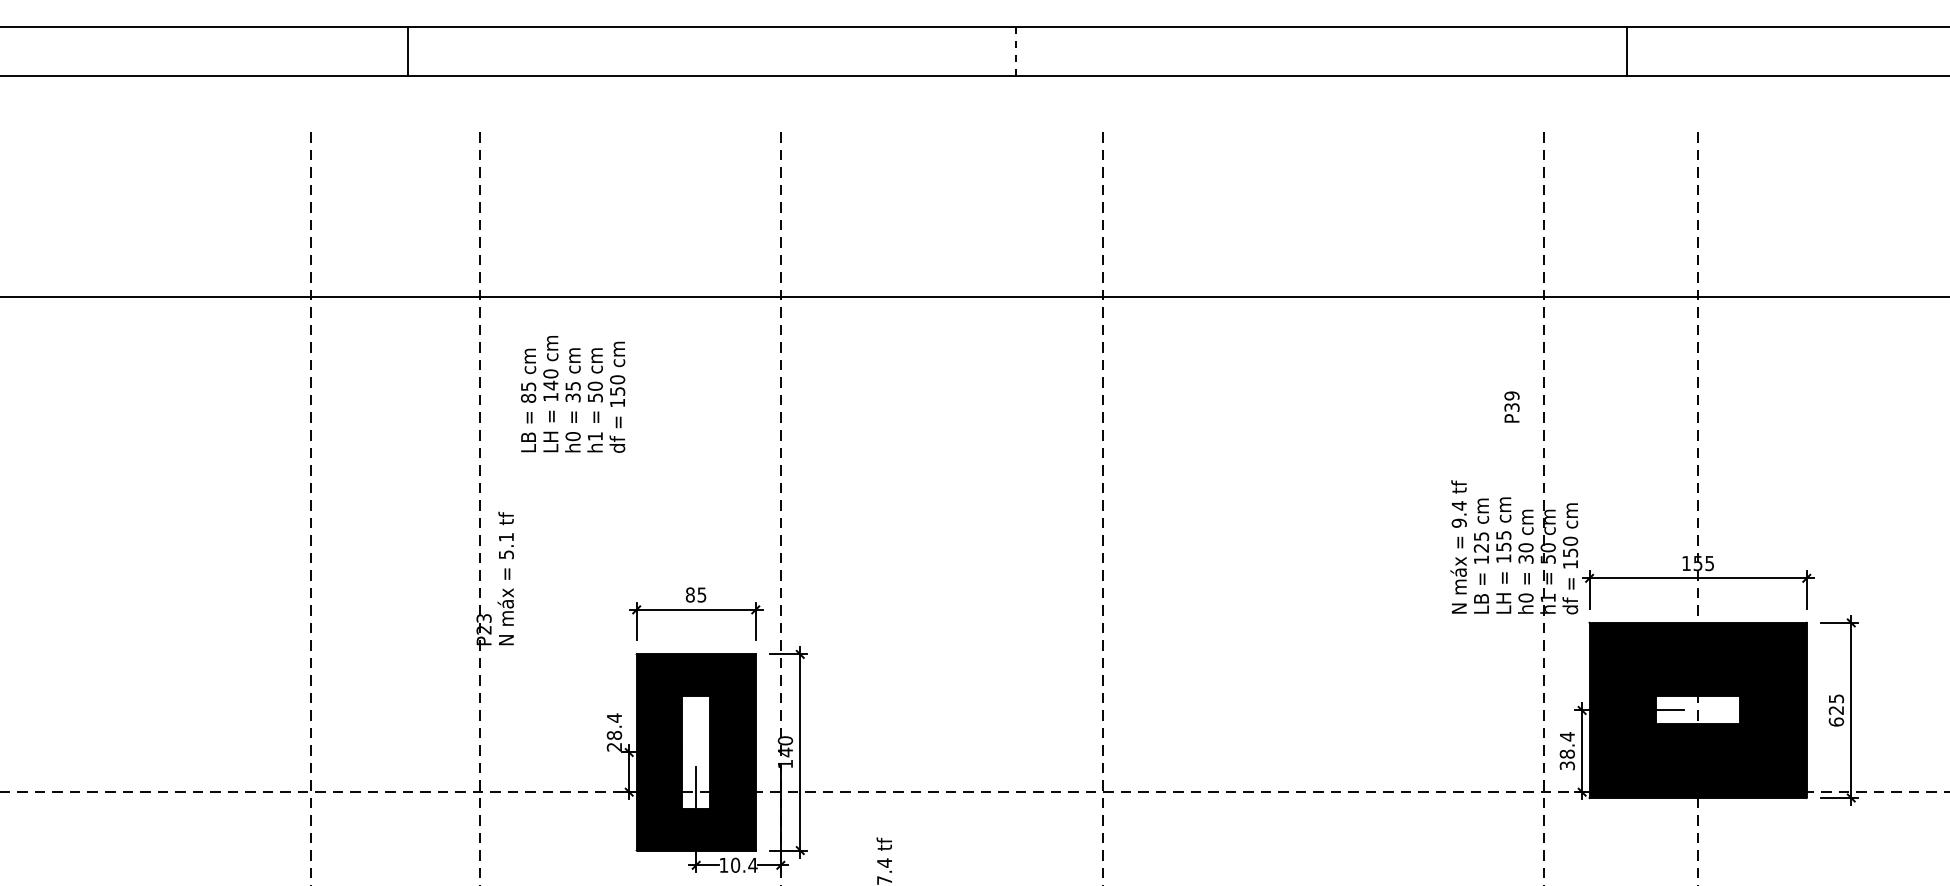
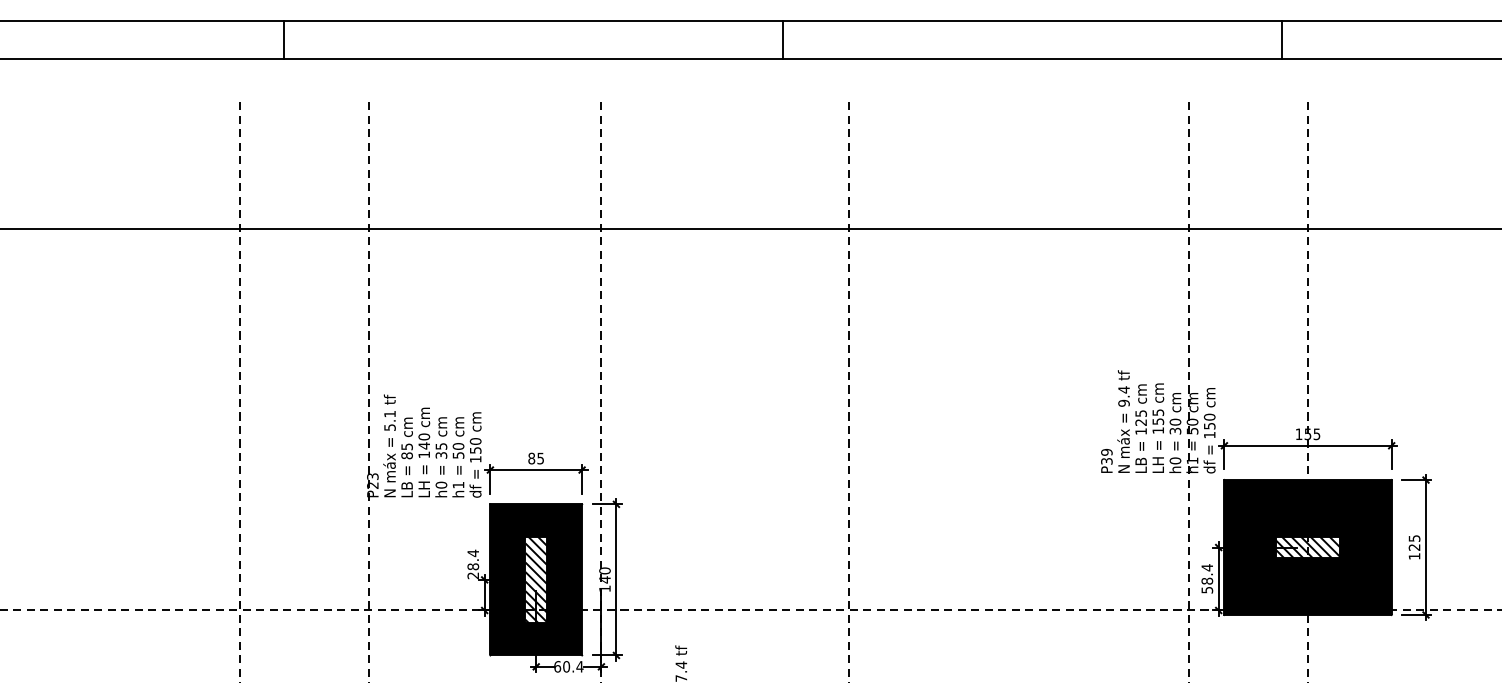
line: (408, 50) -> (283, 39), moved
line: (1627, 50) -> (1282, 39), moved
line: (1016, 51) -> (782, 39), dashed -> solid
text: (573, 394) -> (441, 452), moved
text: (1511, 406) -> (1106, 460), moved
hatch: (1698, 710) -> (1308, 547), added
text: (1836, 721) -> (1414, 556), 625 -> 125
hatch: (696, 752) -> (536, 579), added
text: (1566, 765) -> (1206, 589), 38.4 -> 58.4
text: (723, 864) -> (557, 666), 10.4 -> 60.4

